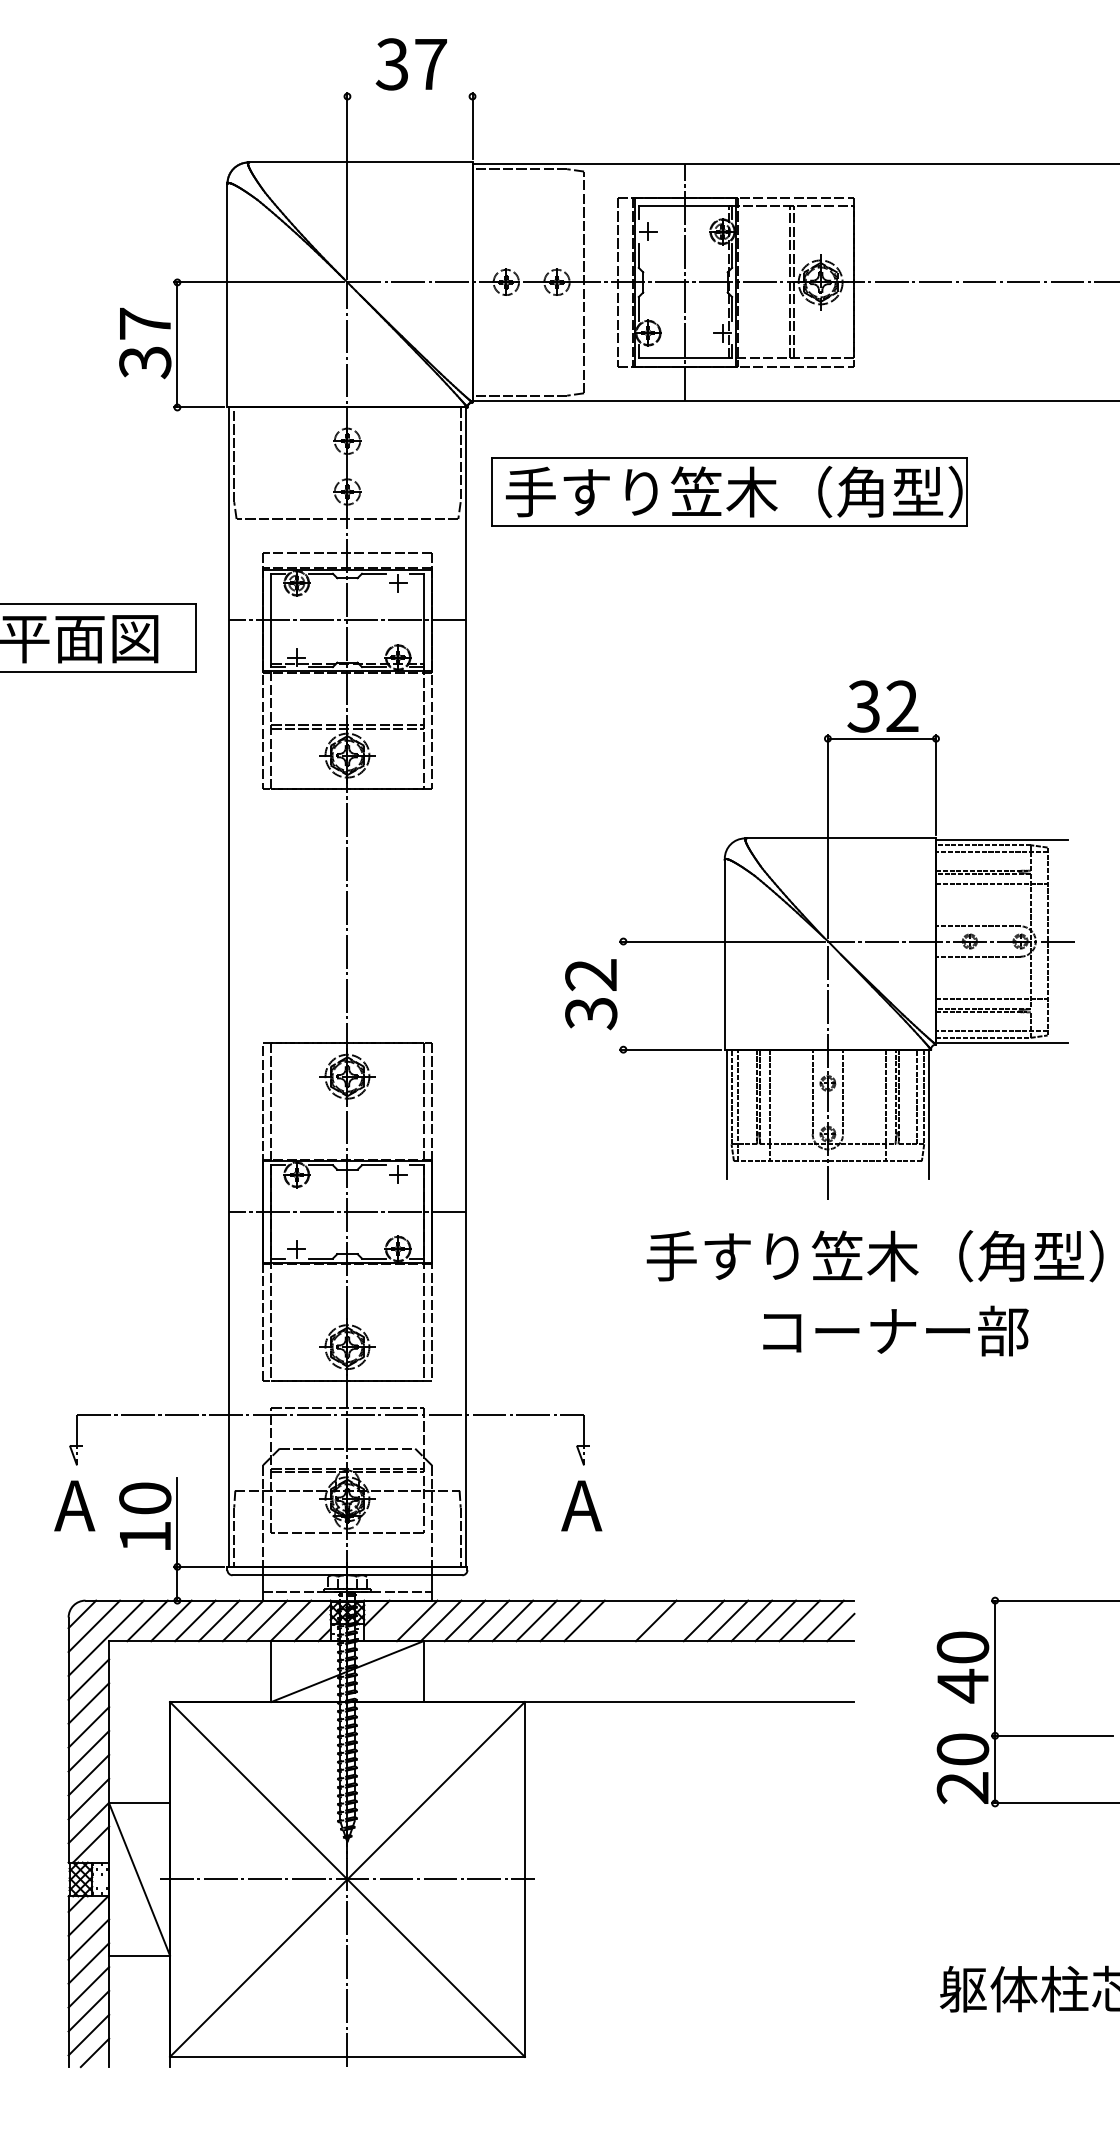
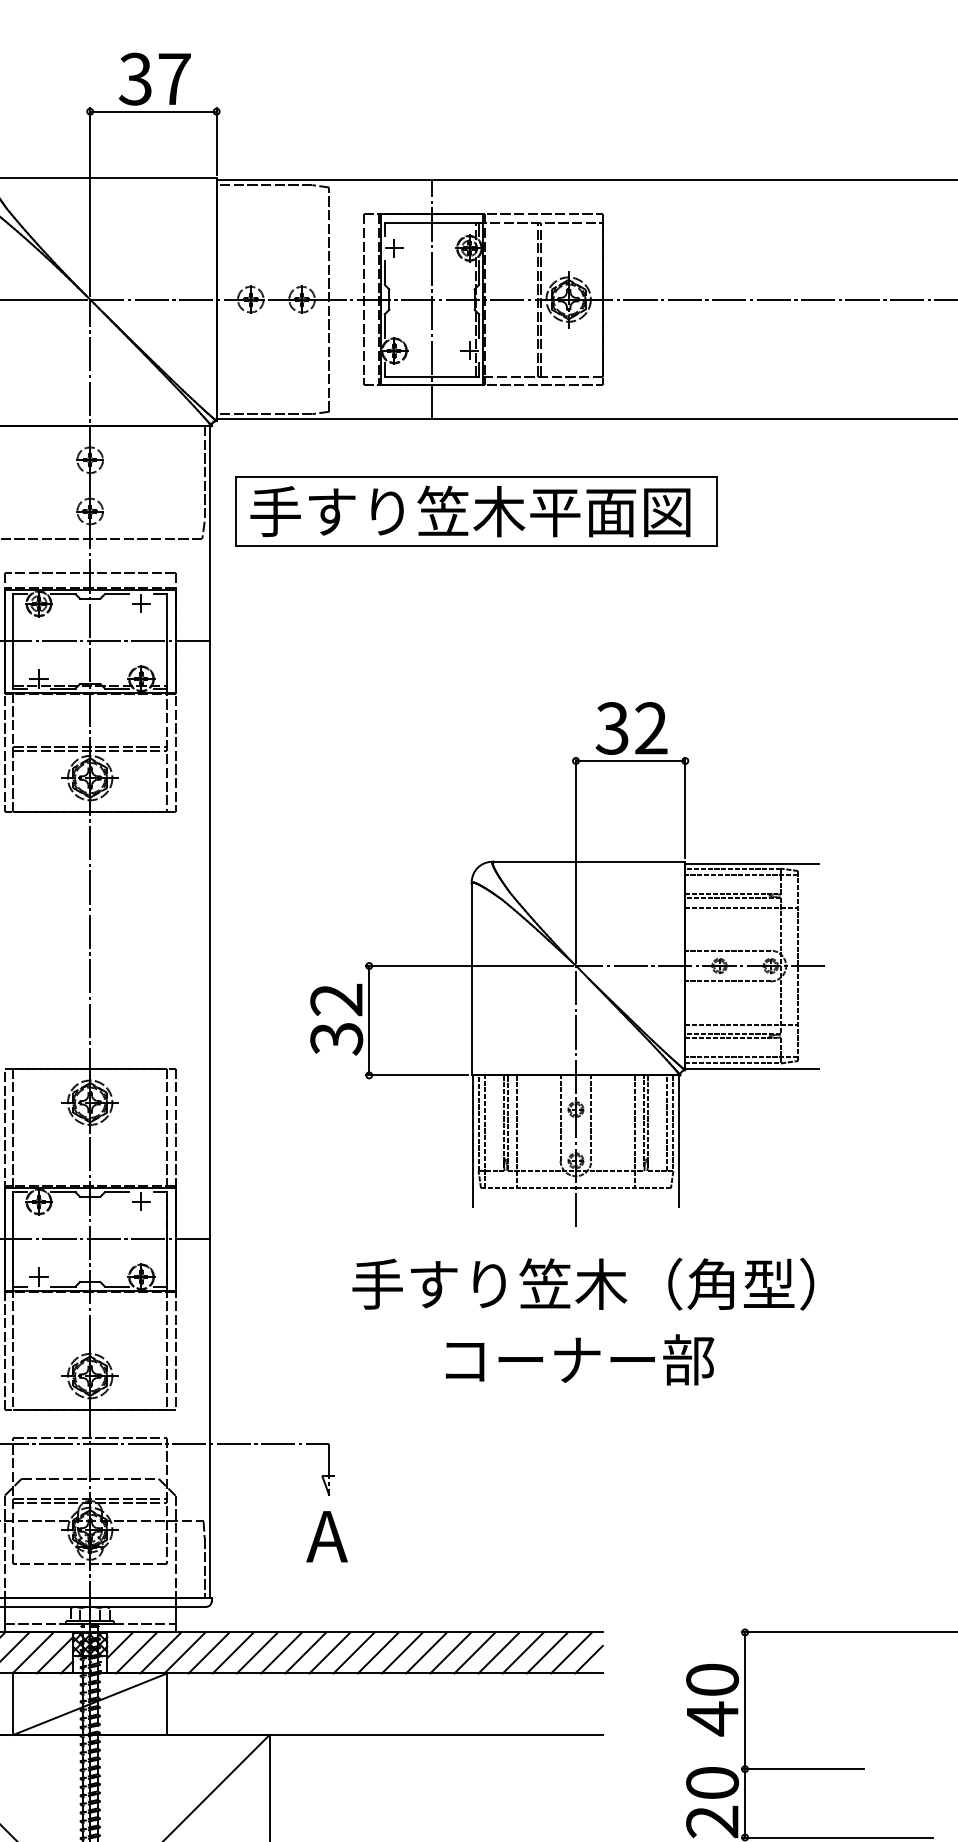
line: (409, 96) -> (152, 111), added
text: (872, 491) -> (621, 511), 手すり笠木（角型） -> 手すり笠木平面図
line: (623, 995) -> (369, 1020), added
text: (874, 1256) -> (582, 1284), moved
text: (895, 1330) -> (579, 1359), moved
line: (393, 1620) -> (136, 1652), added
line: (608, 1620) -> (354, 1652), added
line: (632, 1620) -> (378, 1652), added
line: (679, 1620) -> (425, 1652), added

